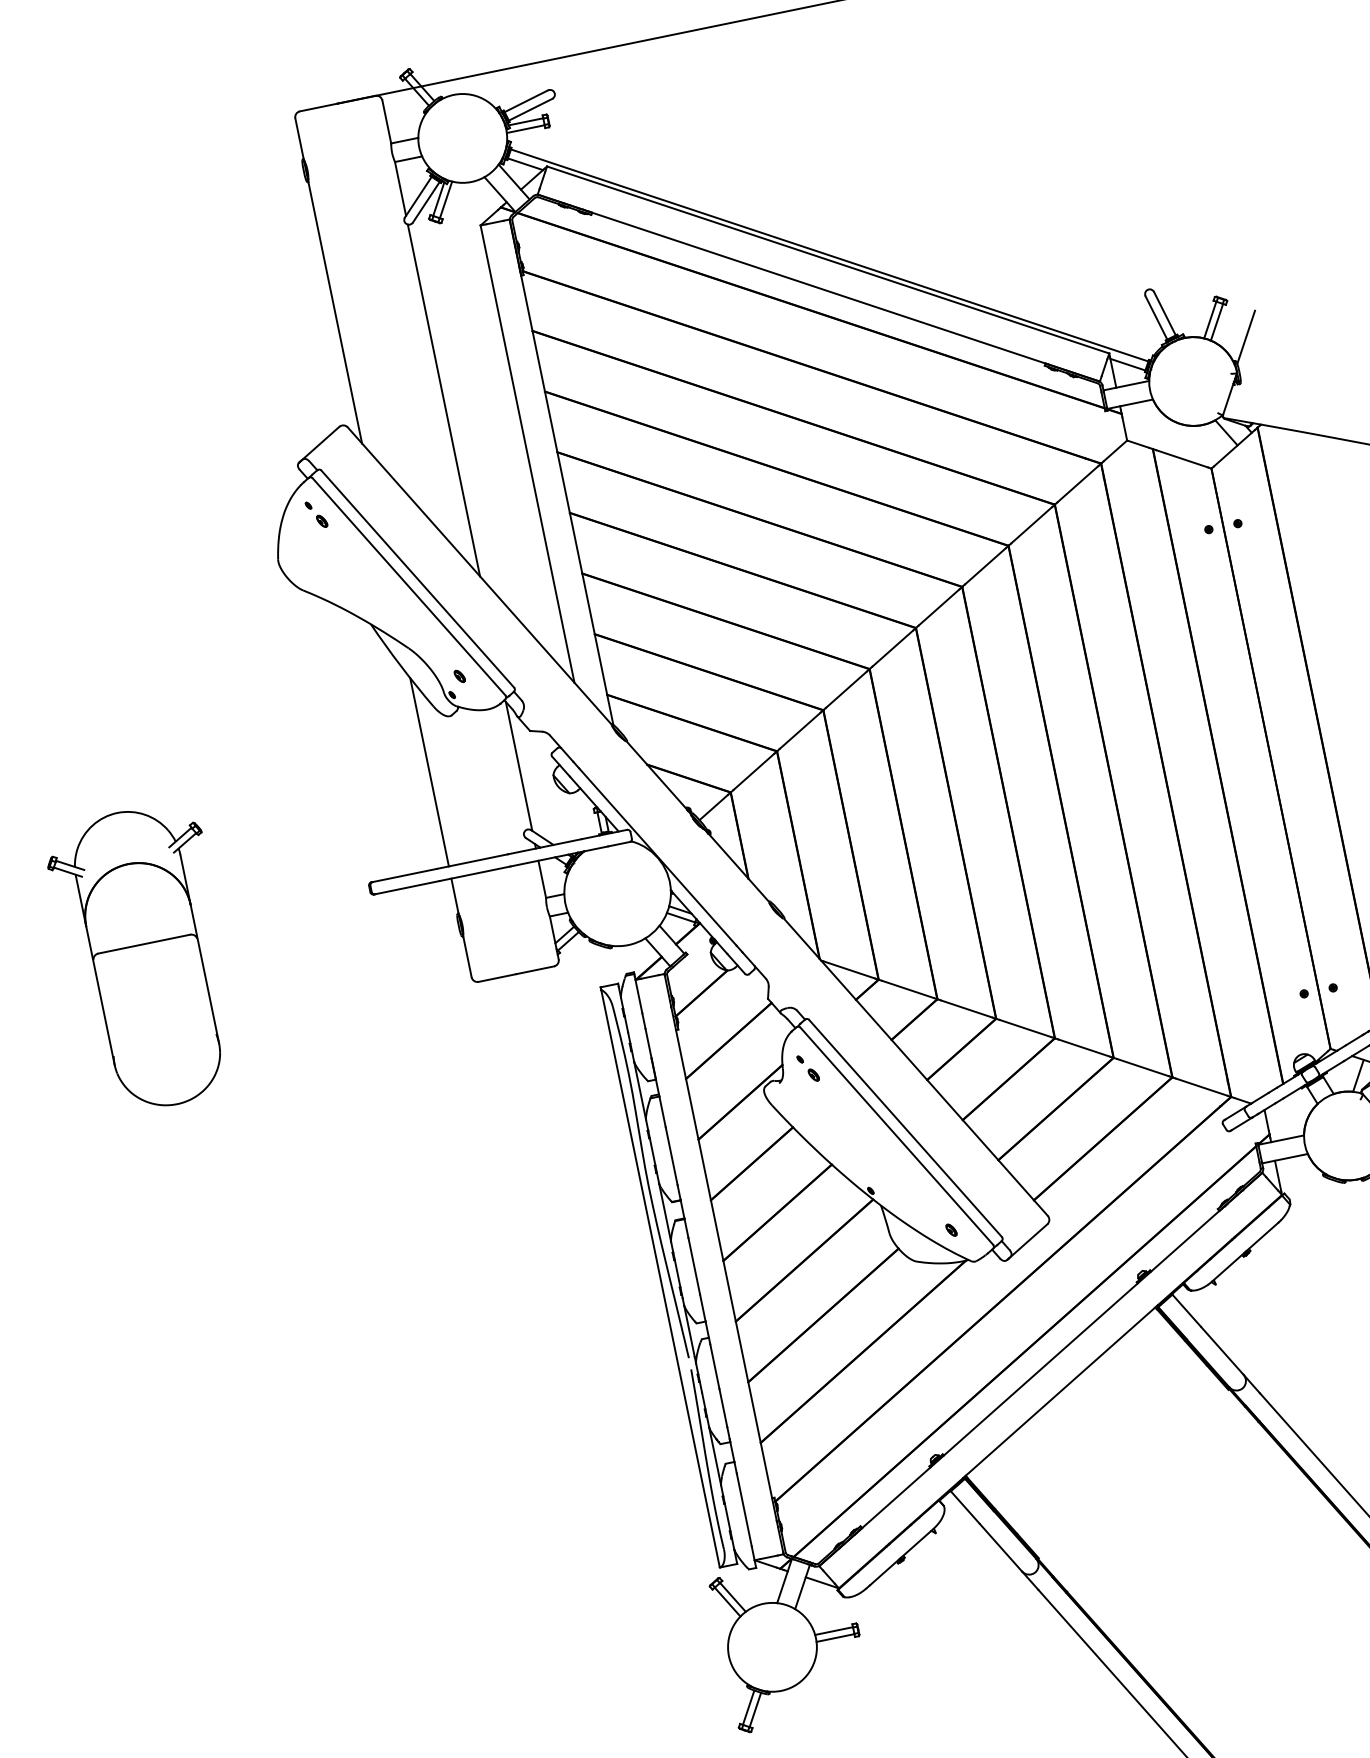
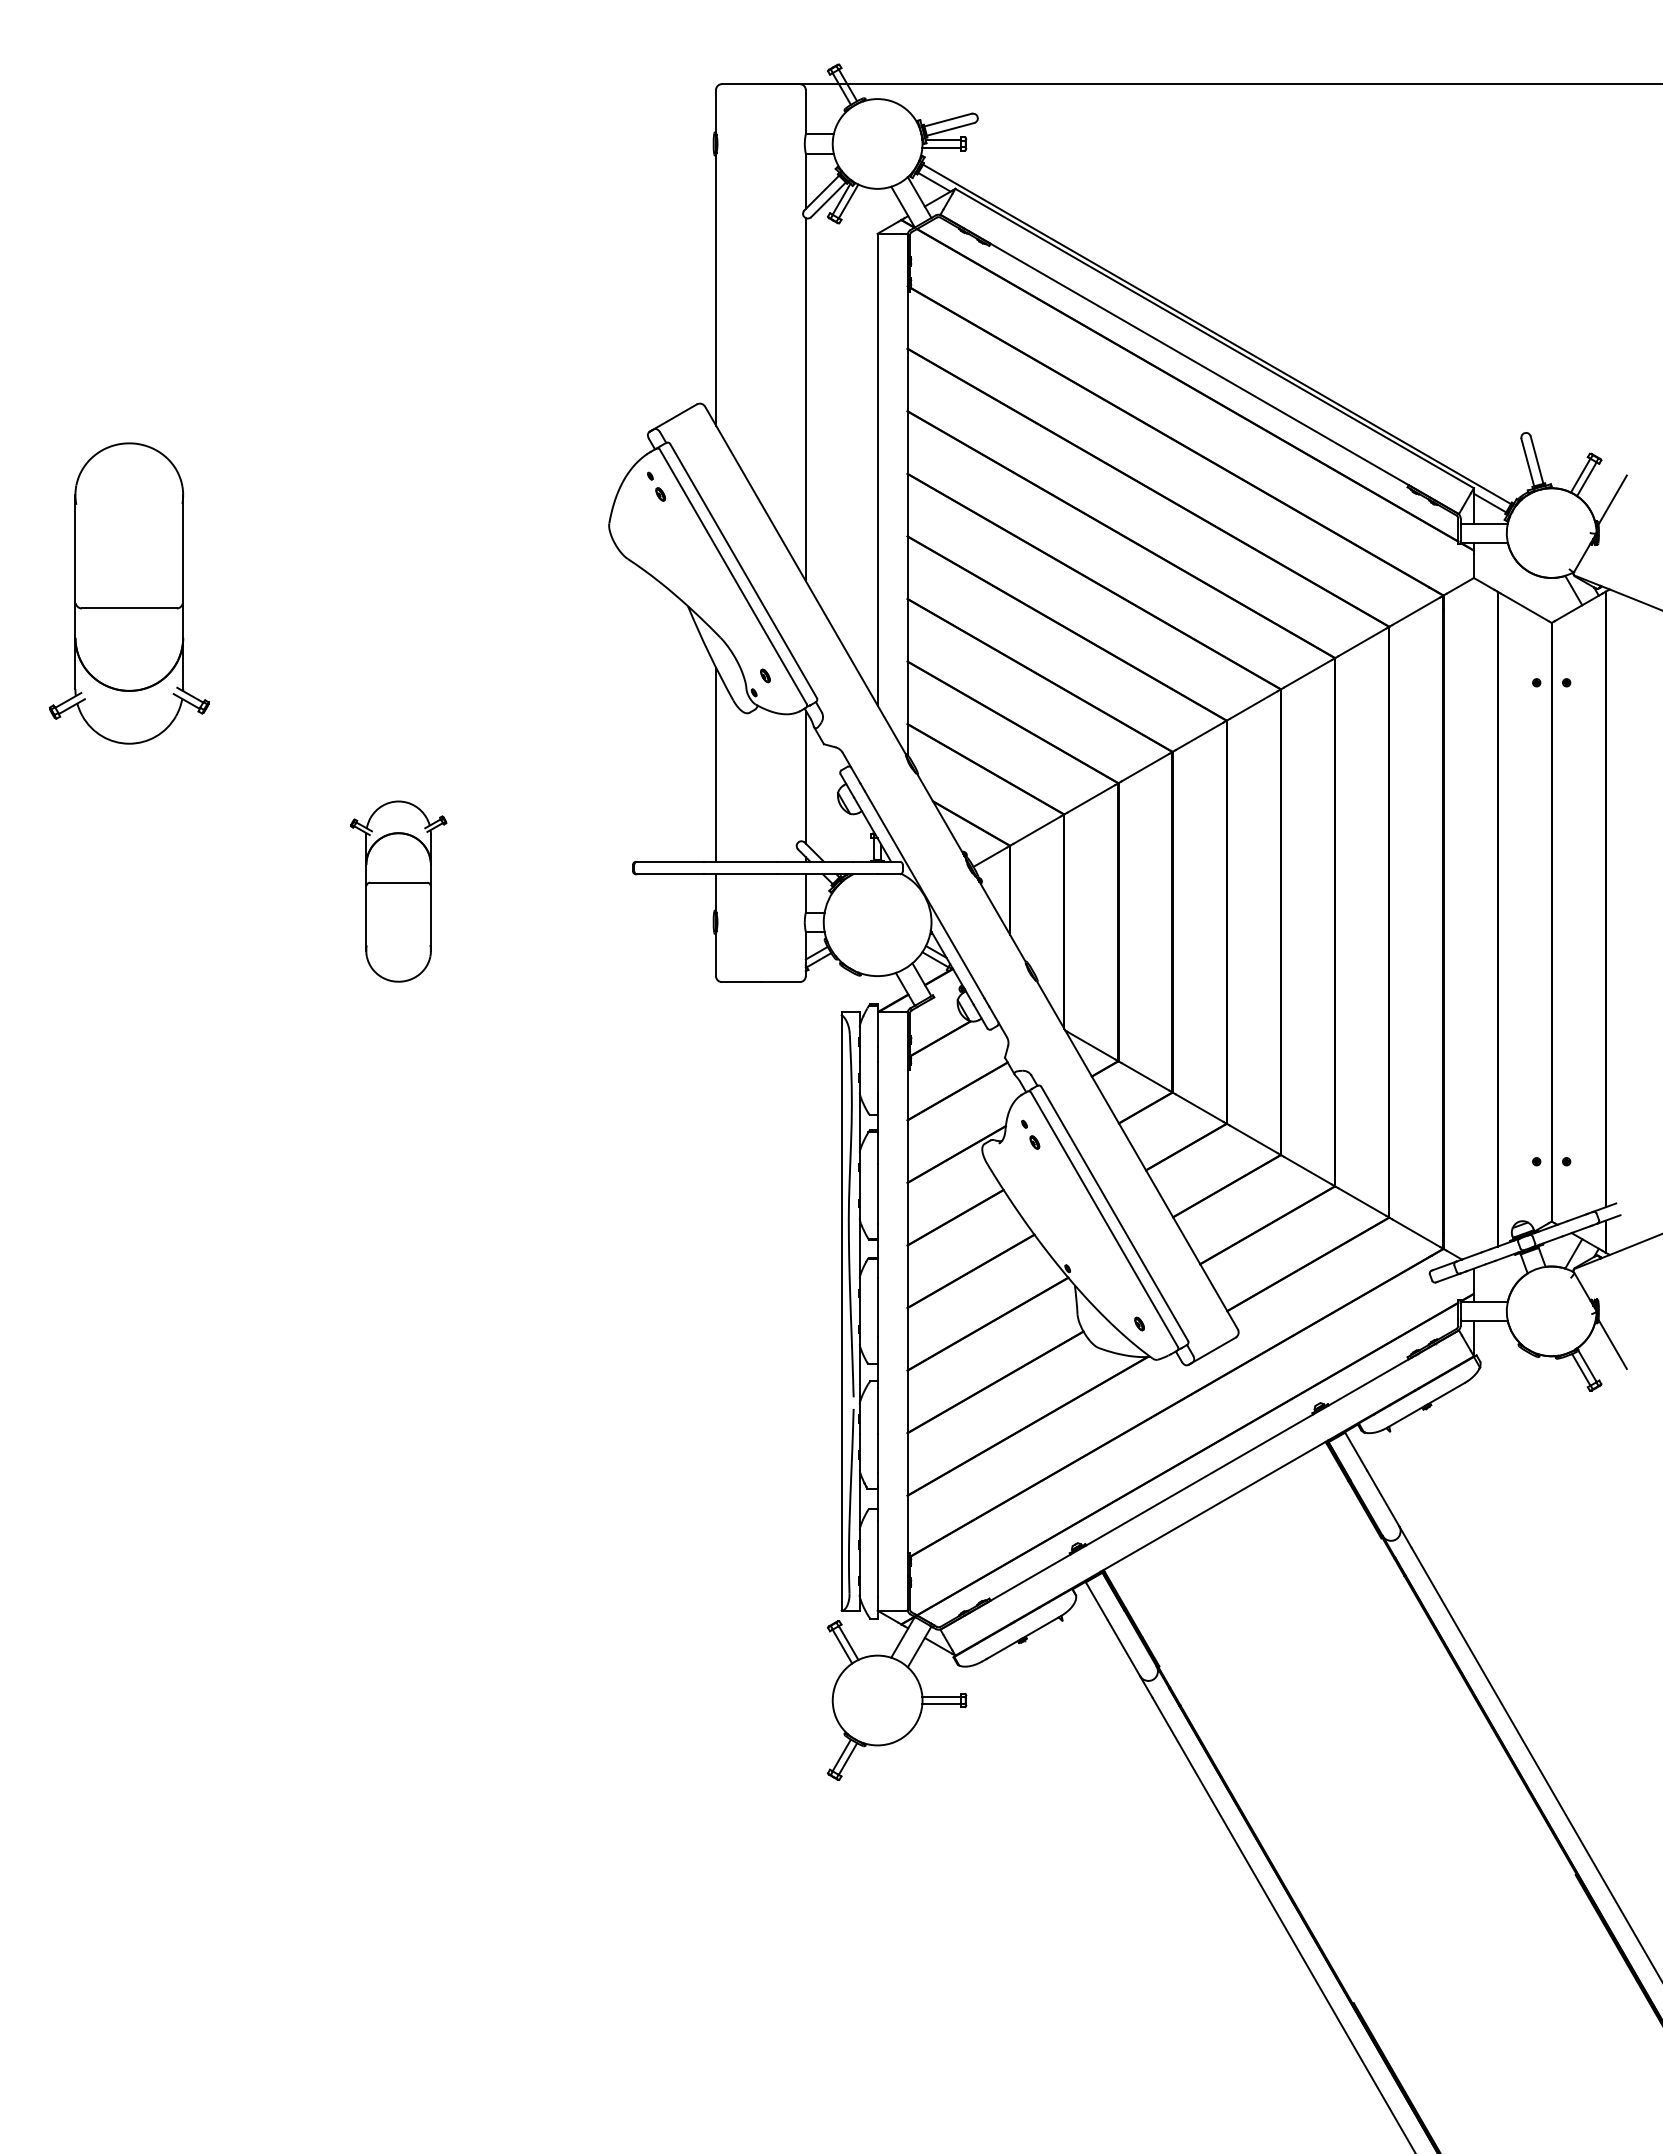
part: (147, 958) -> (398, 891), size x0.6

